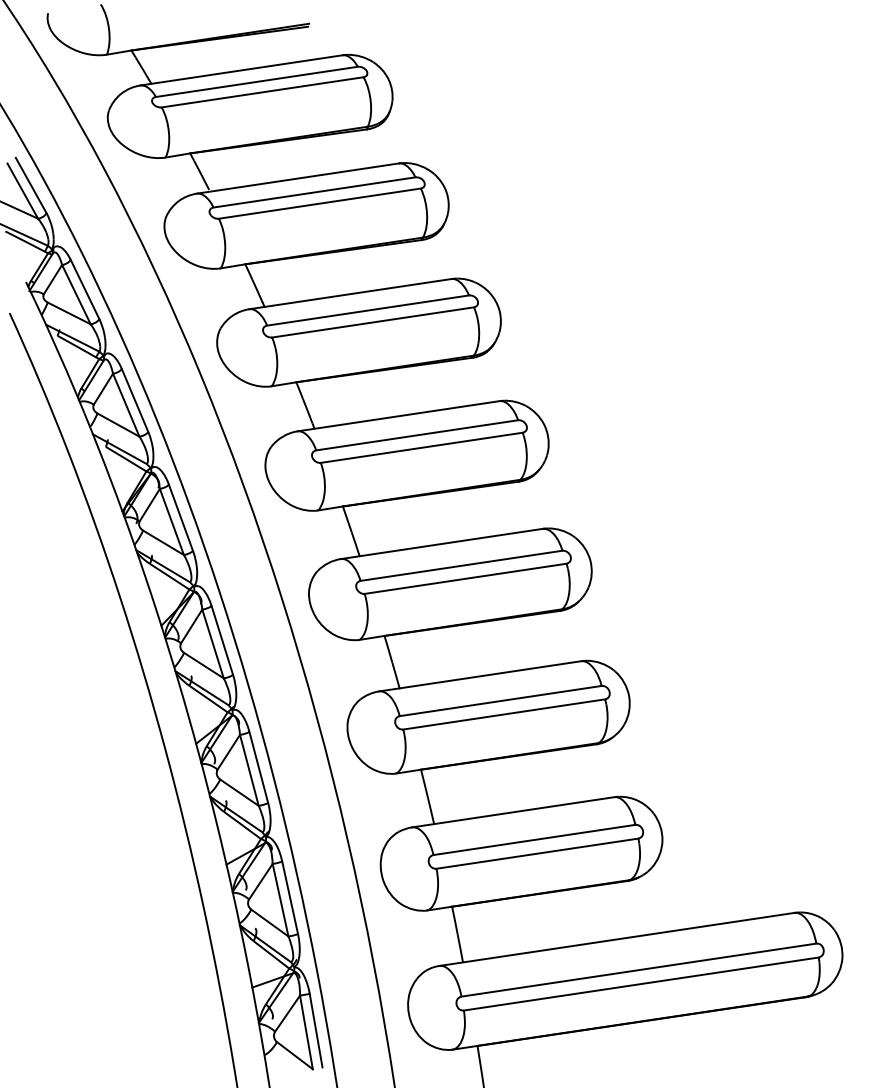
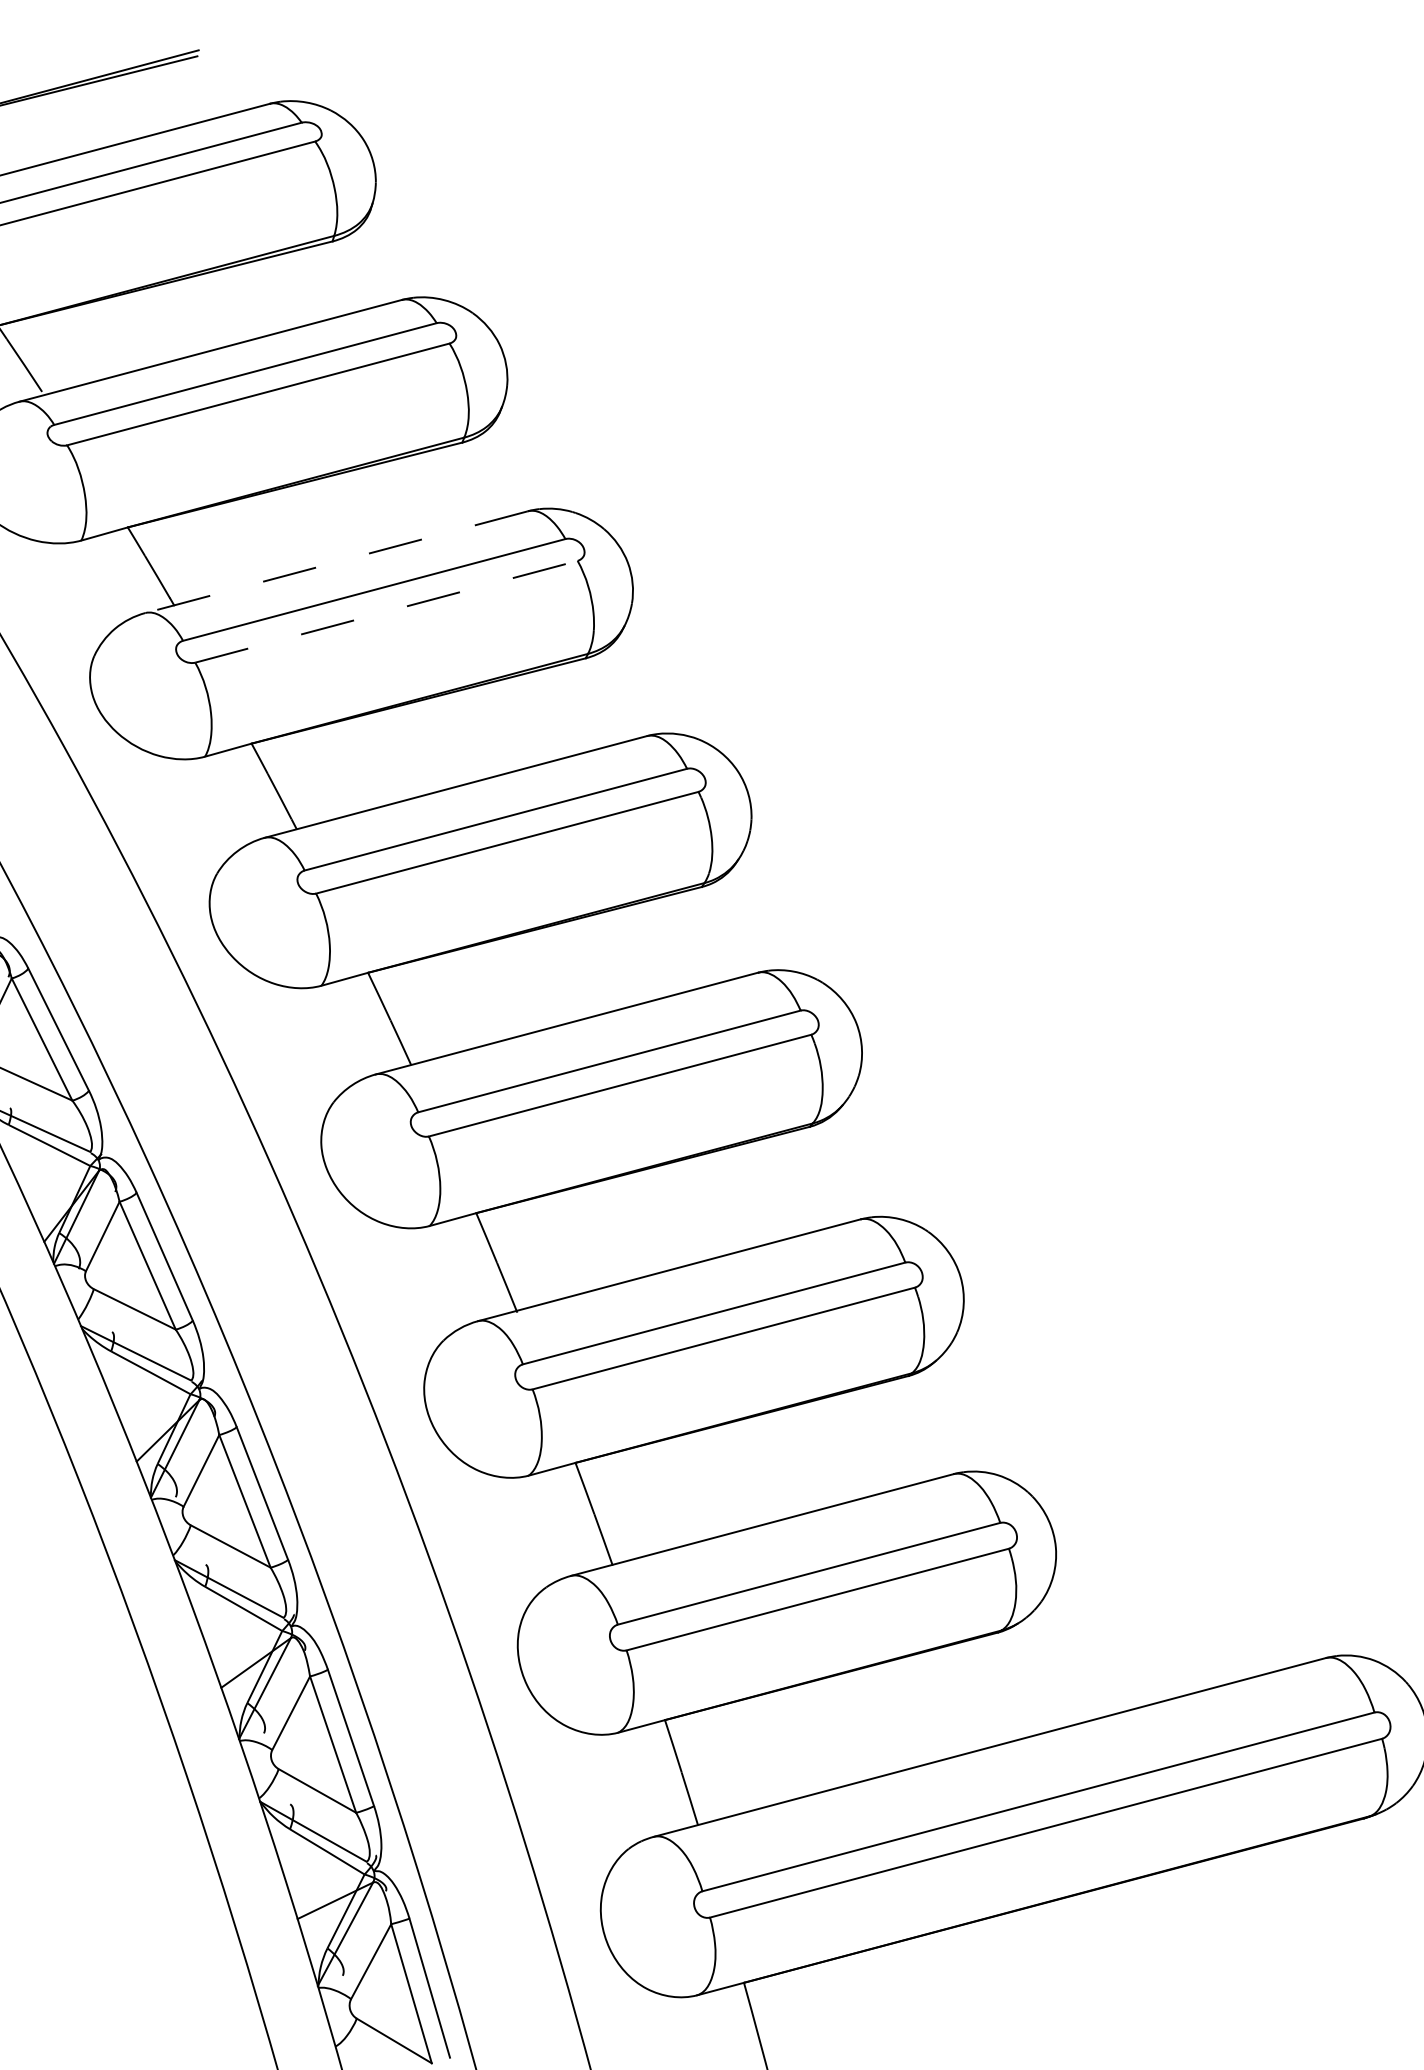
line: (349, 294) -> (335, 563), solid -> dashed
line: (373, 322) -> (387, 611), solid -> dashed

